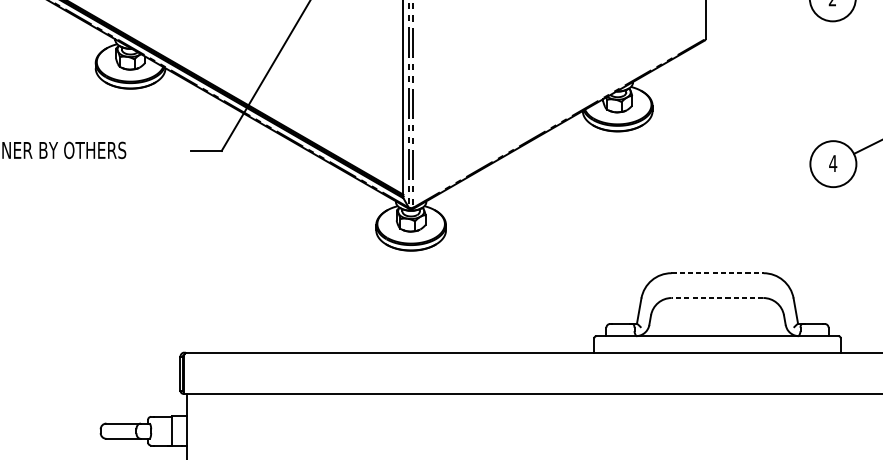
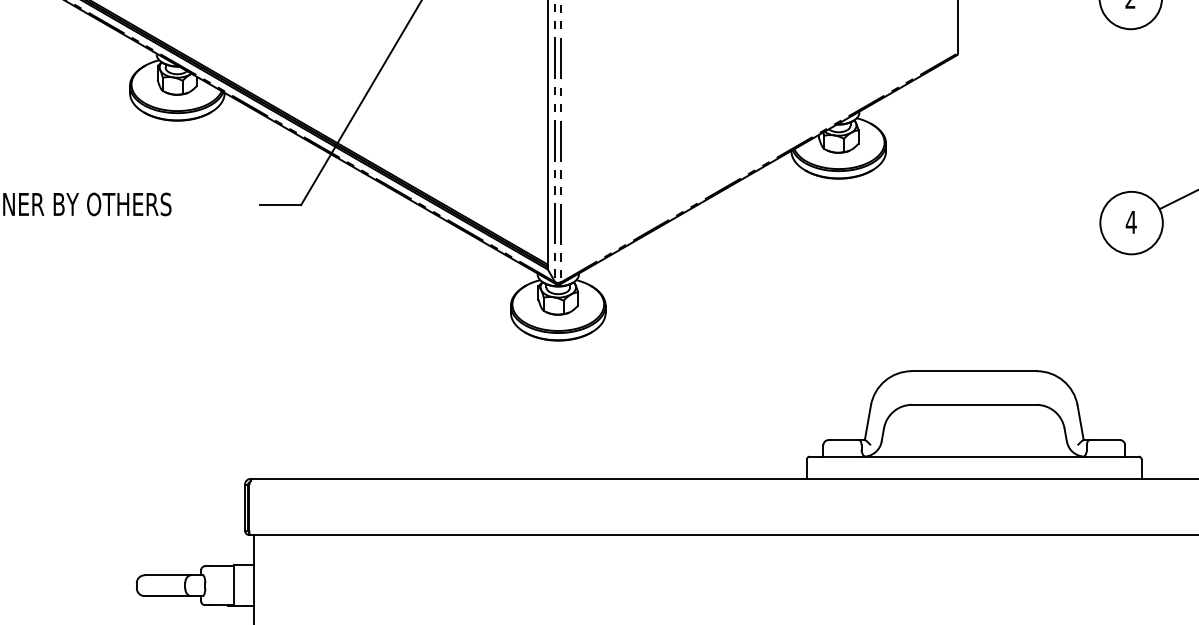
line: (717, 273) -> (974, 371), dashed -> solid
line: (716, 297) -> (973, 404), dashed -> solid

